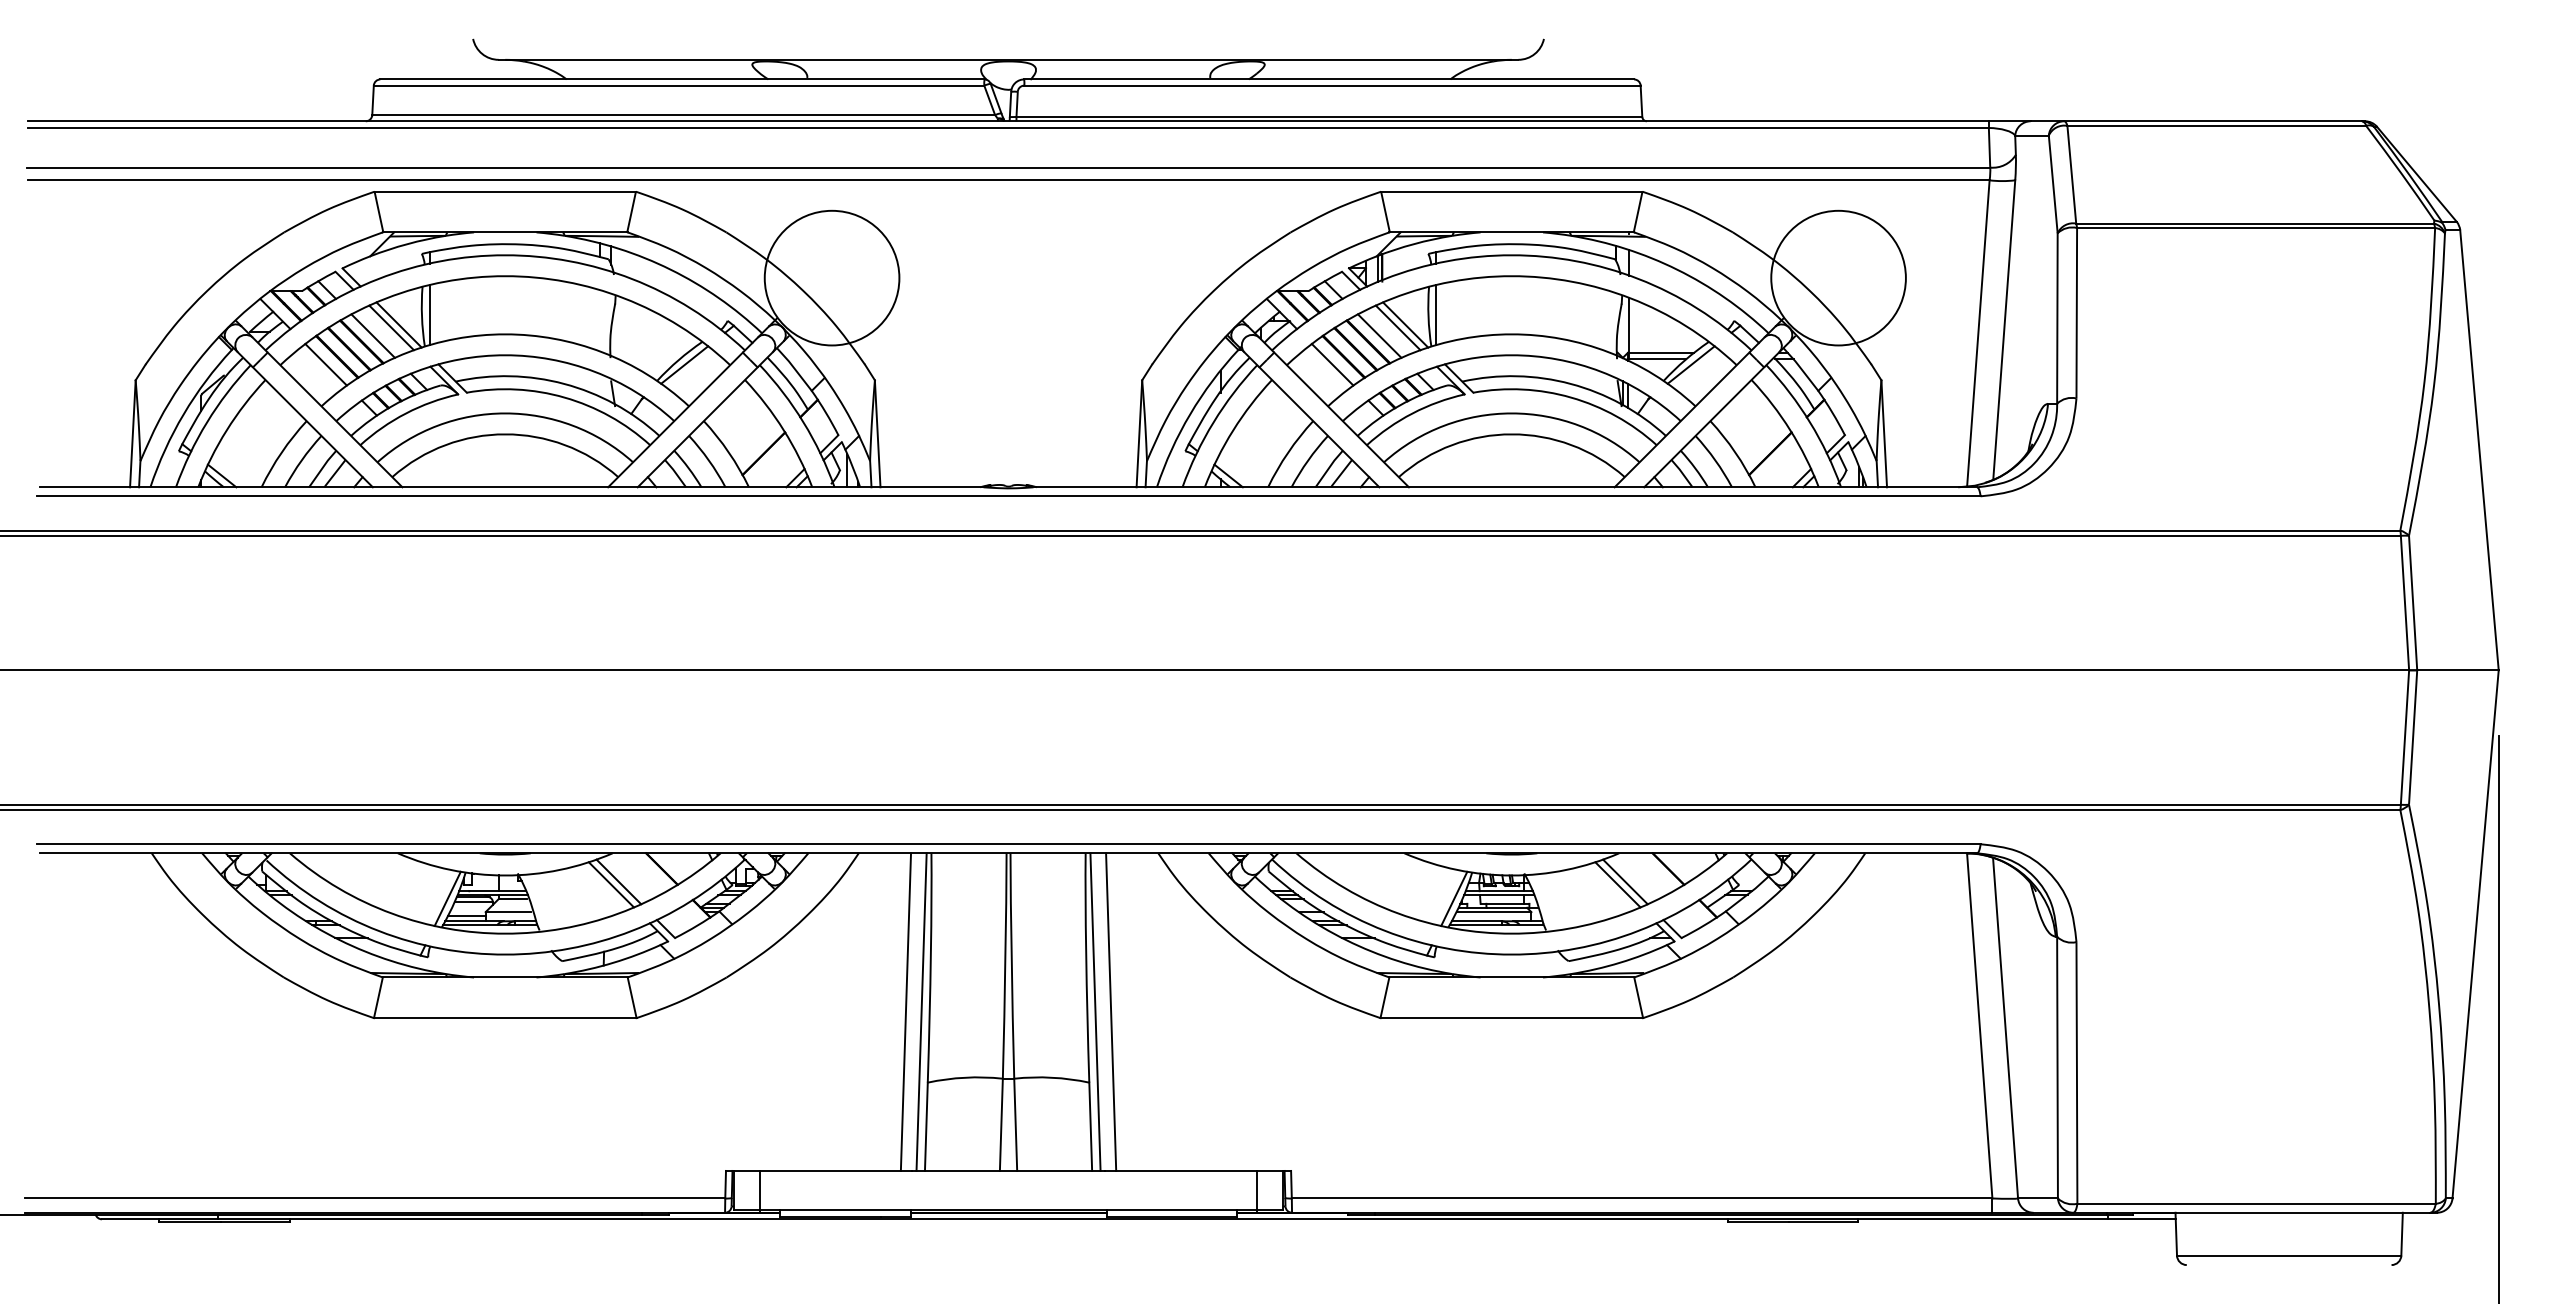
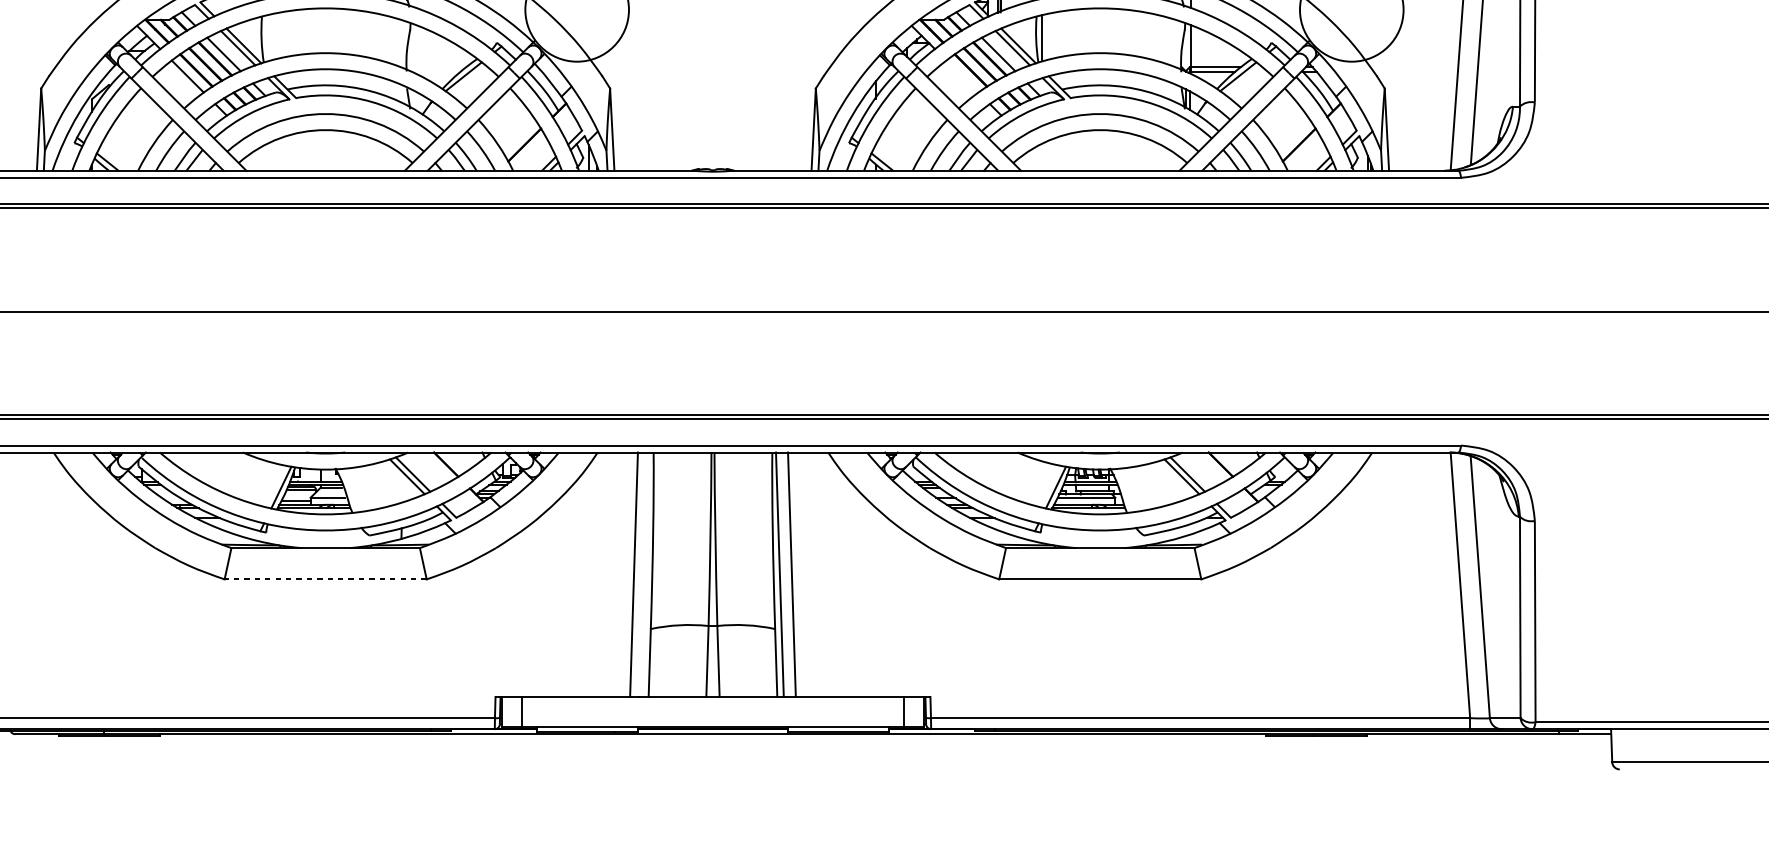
line: (429, 315) -> (267, 38), removed
line: (1332, 364) -> (962, 76), removed
line: (921, 1011) -> (645, 574), removed
line: (504, 1018) -> (325, 579), solid -> dashed

